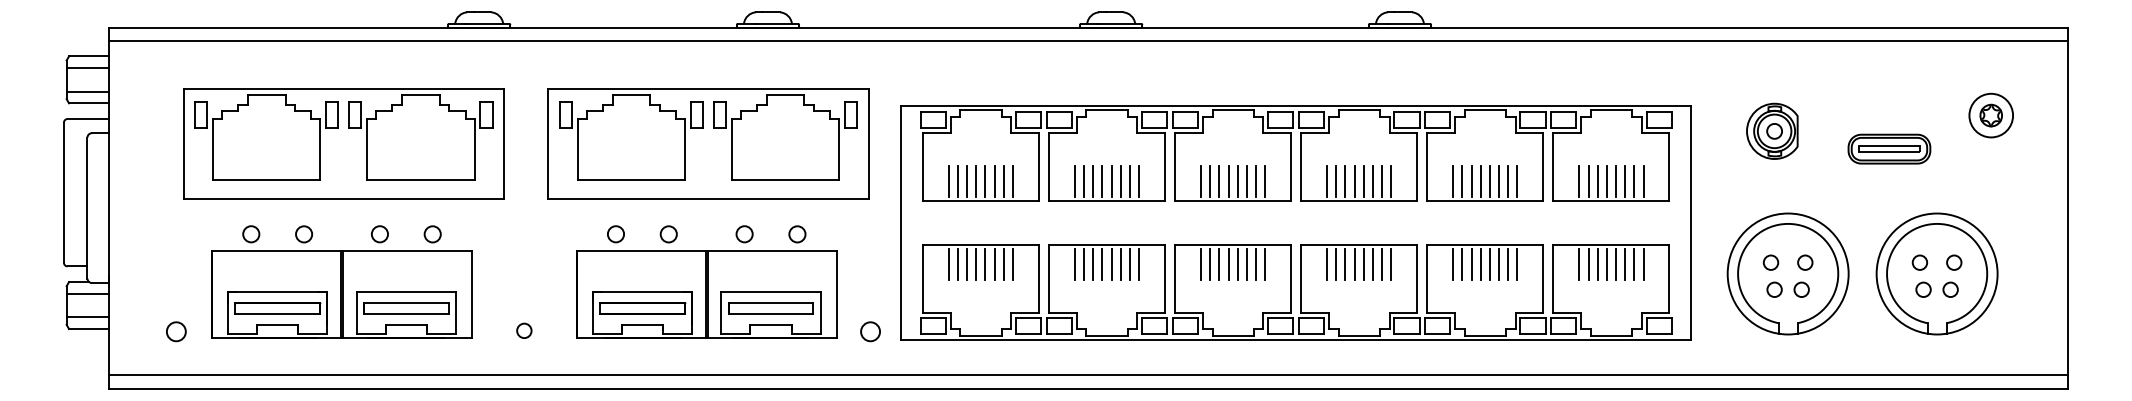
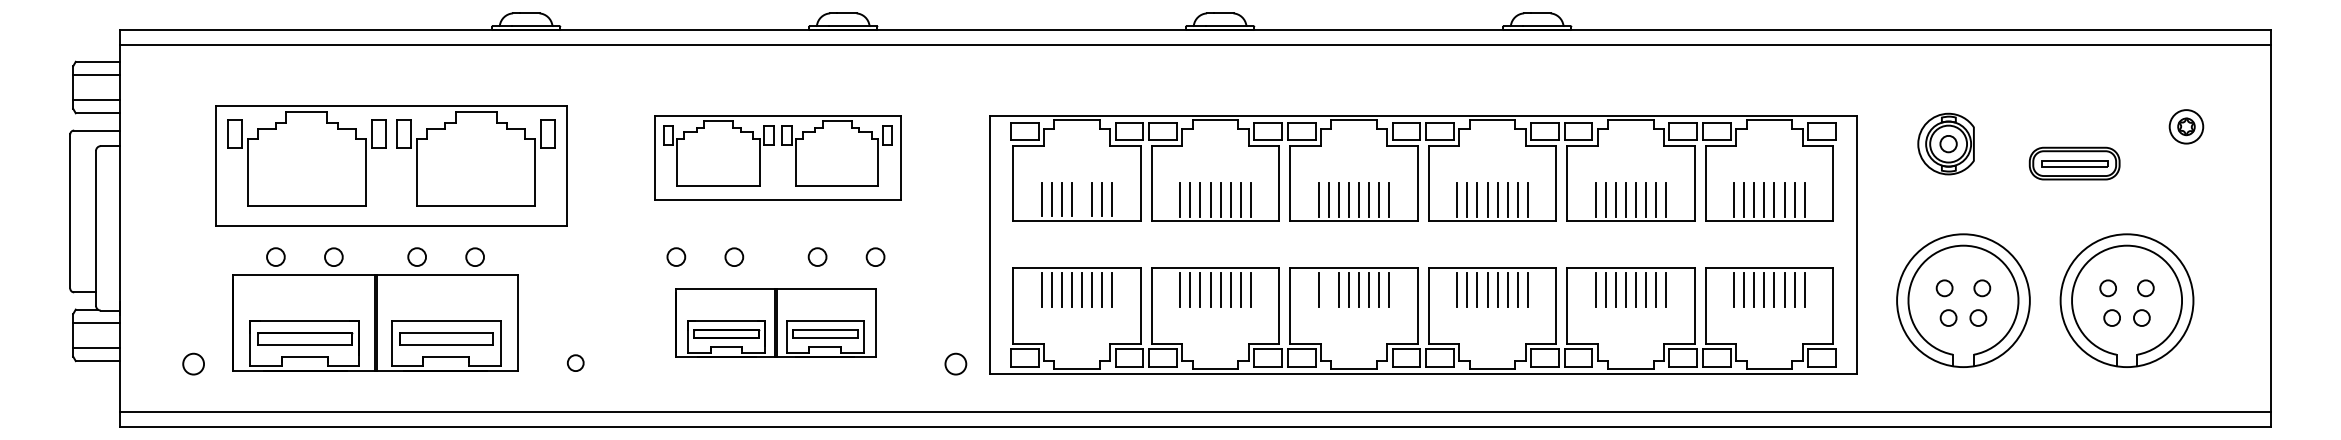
part: (1991, 115) -> (2186, 126), size x0.7
part: (343, 143) -> (391, 165), moved
part: (708, 143) -> (777, 157), size x0.7
line: (985, 181) -> (1082, 199), removed
line: (1209, 263) -> (1328, 289), removed
part: (706, 293) -> (775, 322), size x0.7

